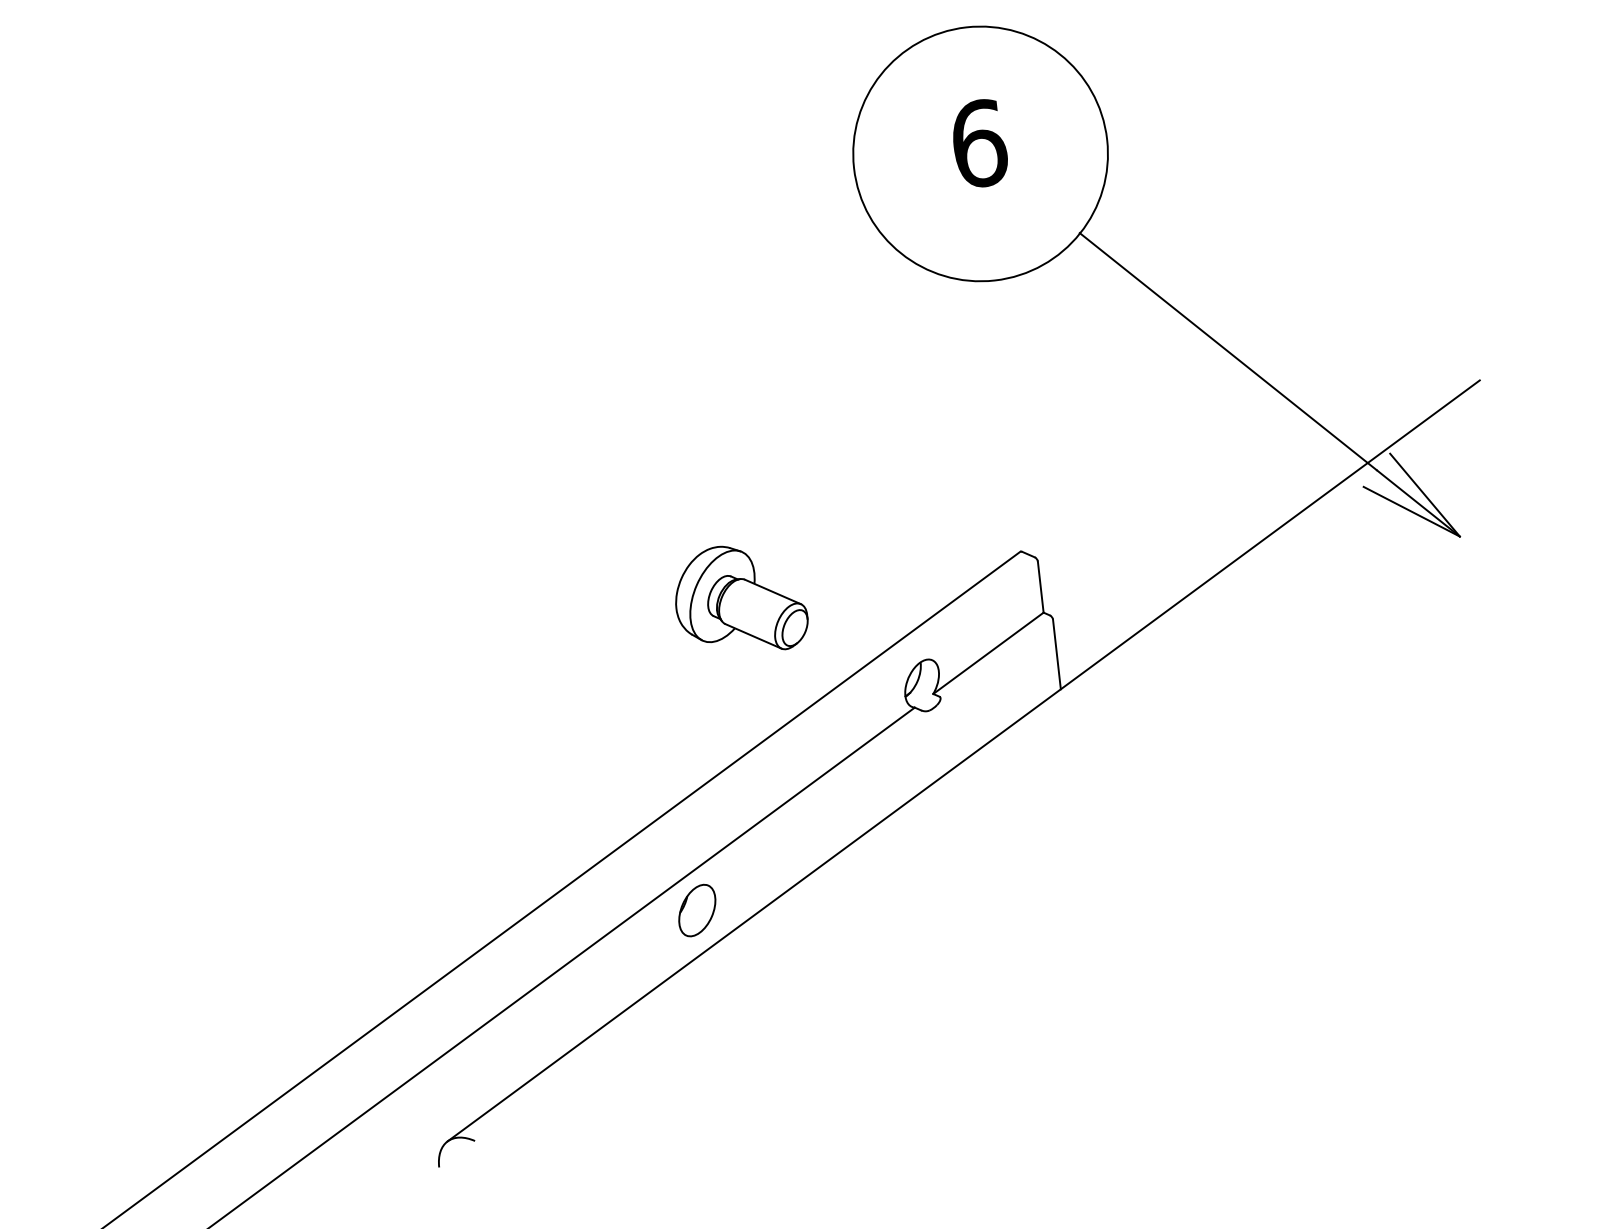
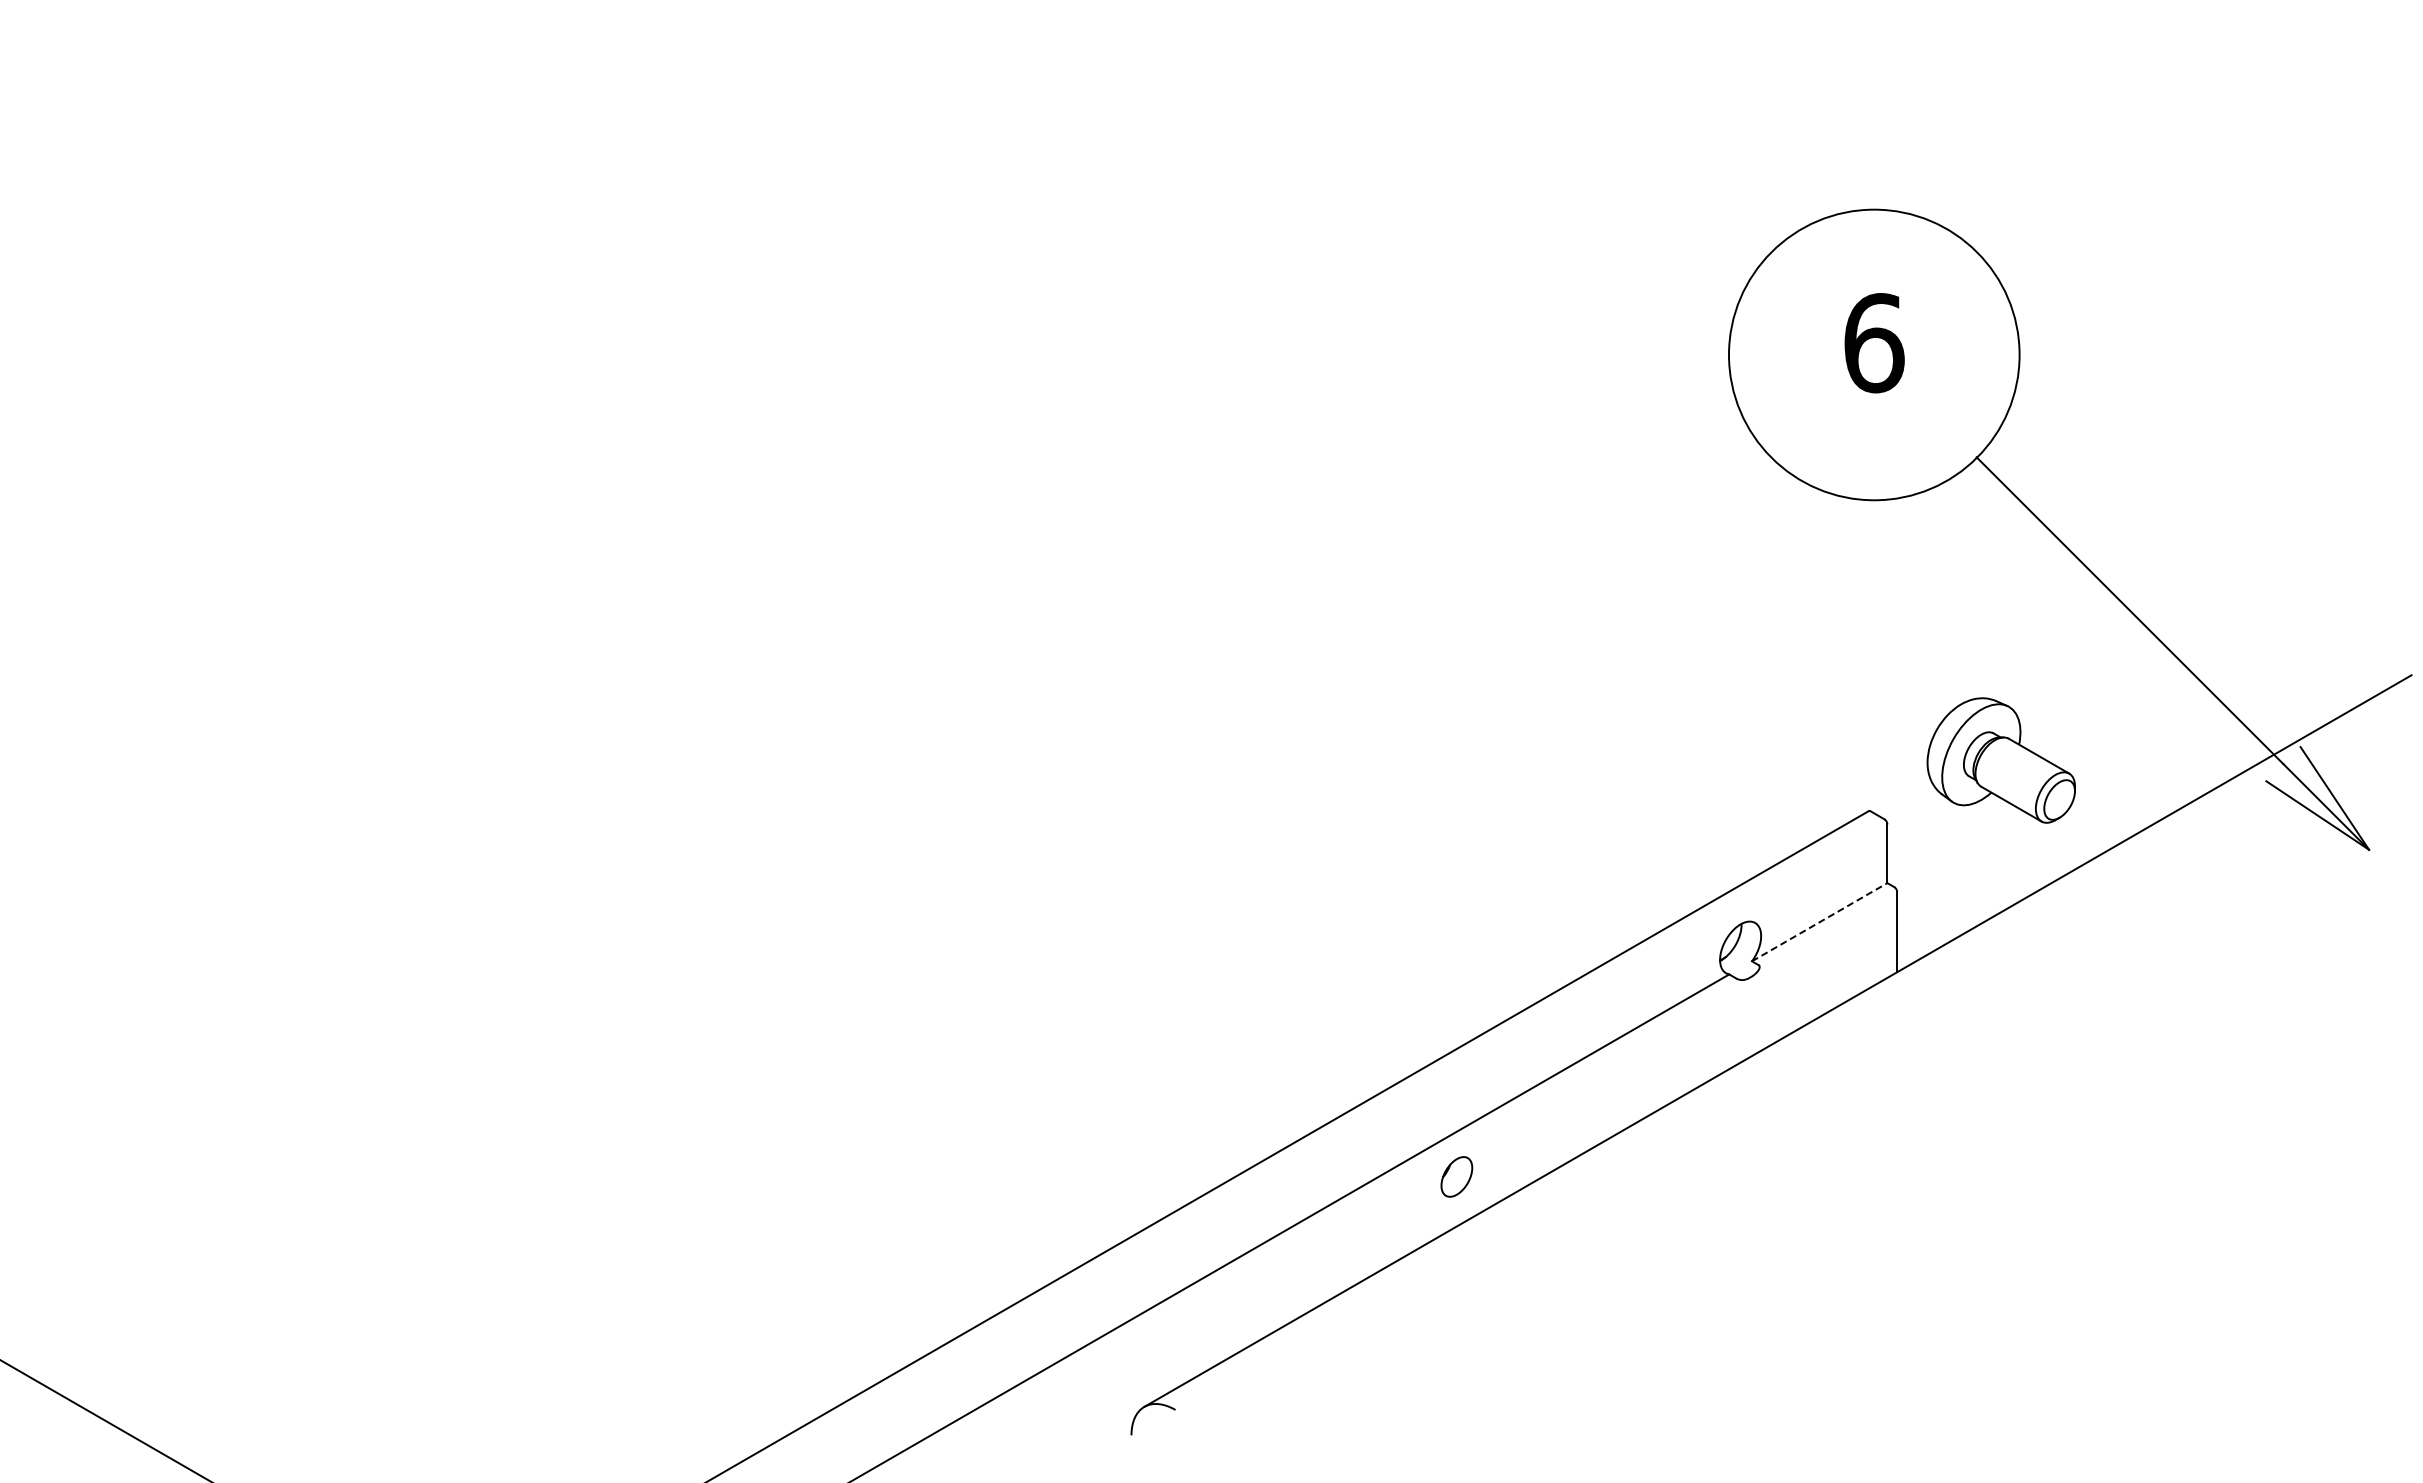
part: (739, 599) -> (2000, 760), moved
line: (989, 652) -> (1820, 921), solid -> dashed
part: (696, 910) -> (1456, 1176), size x0.7

